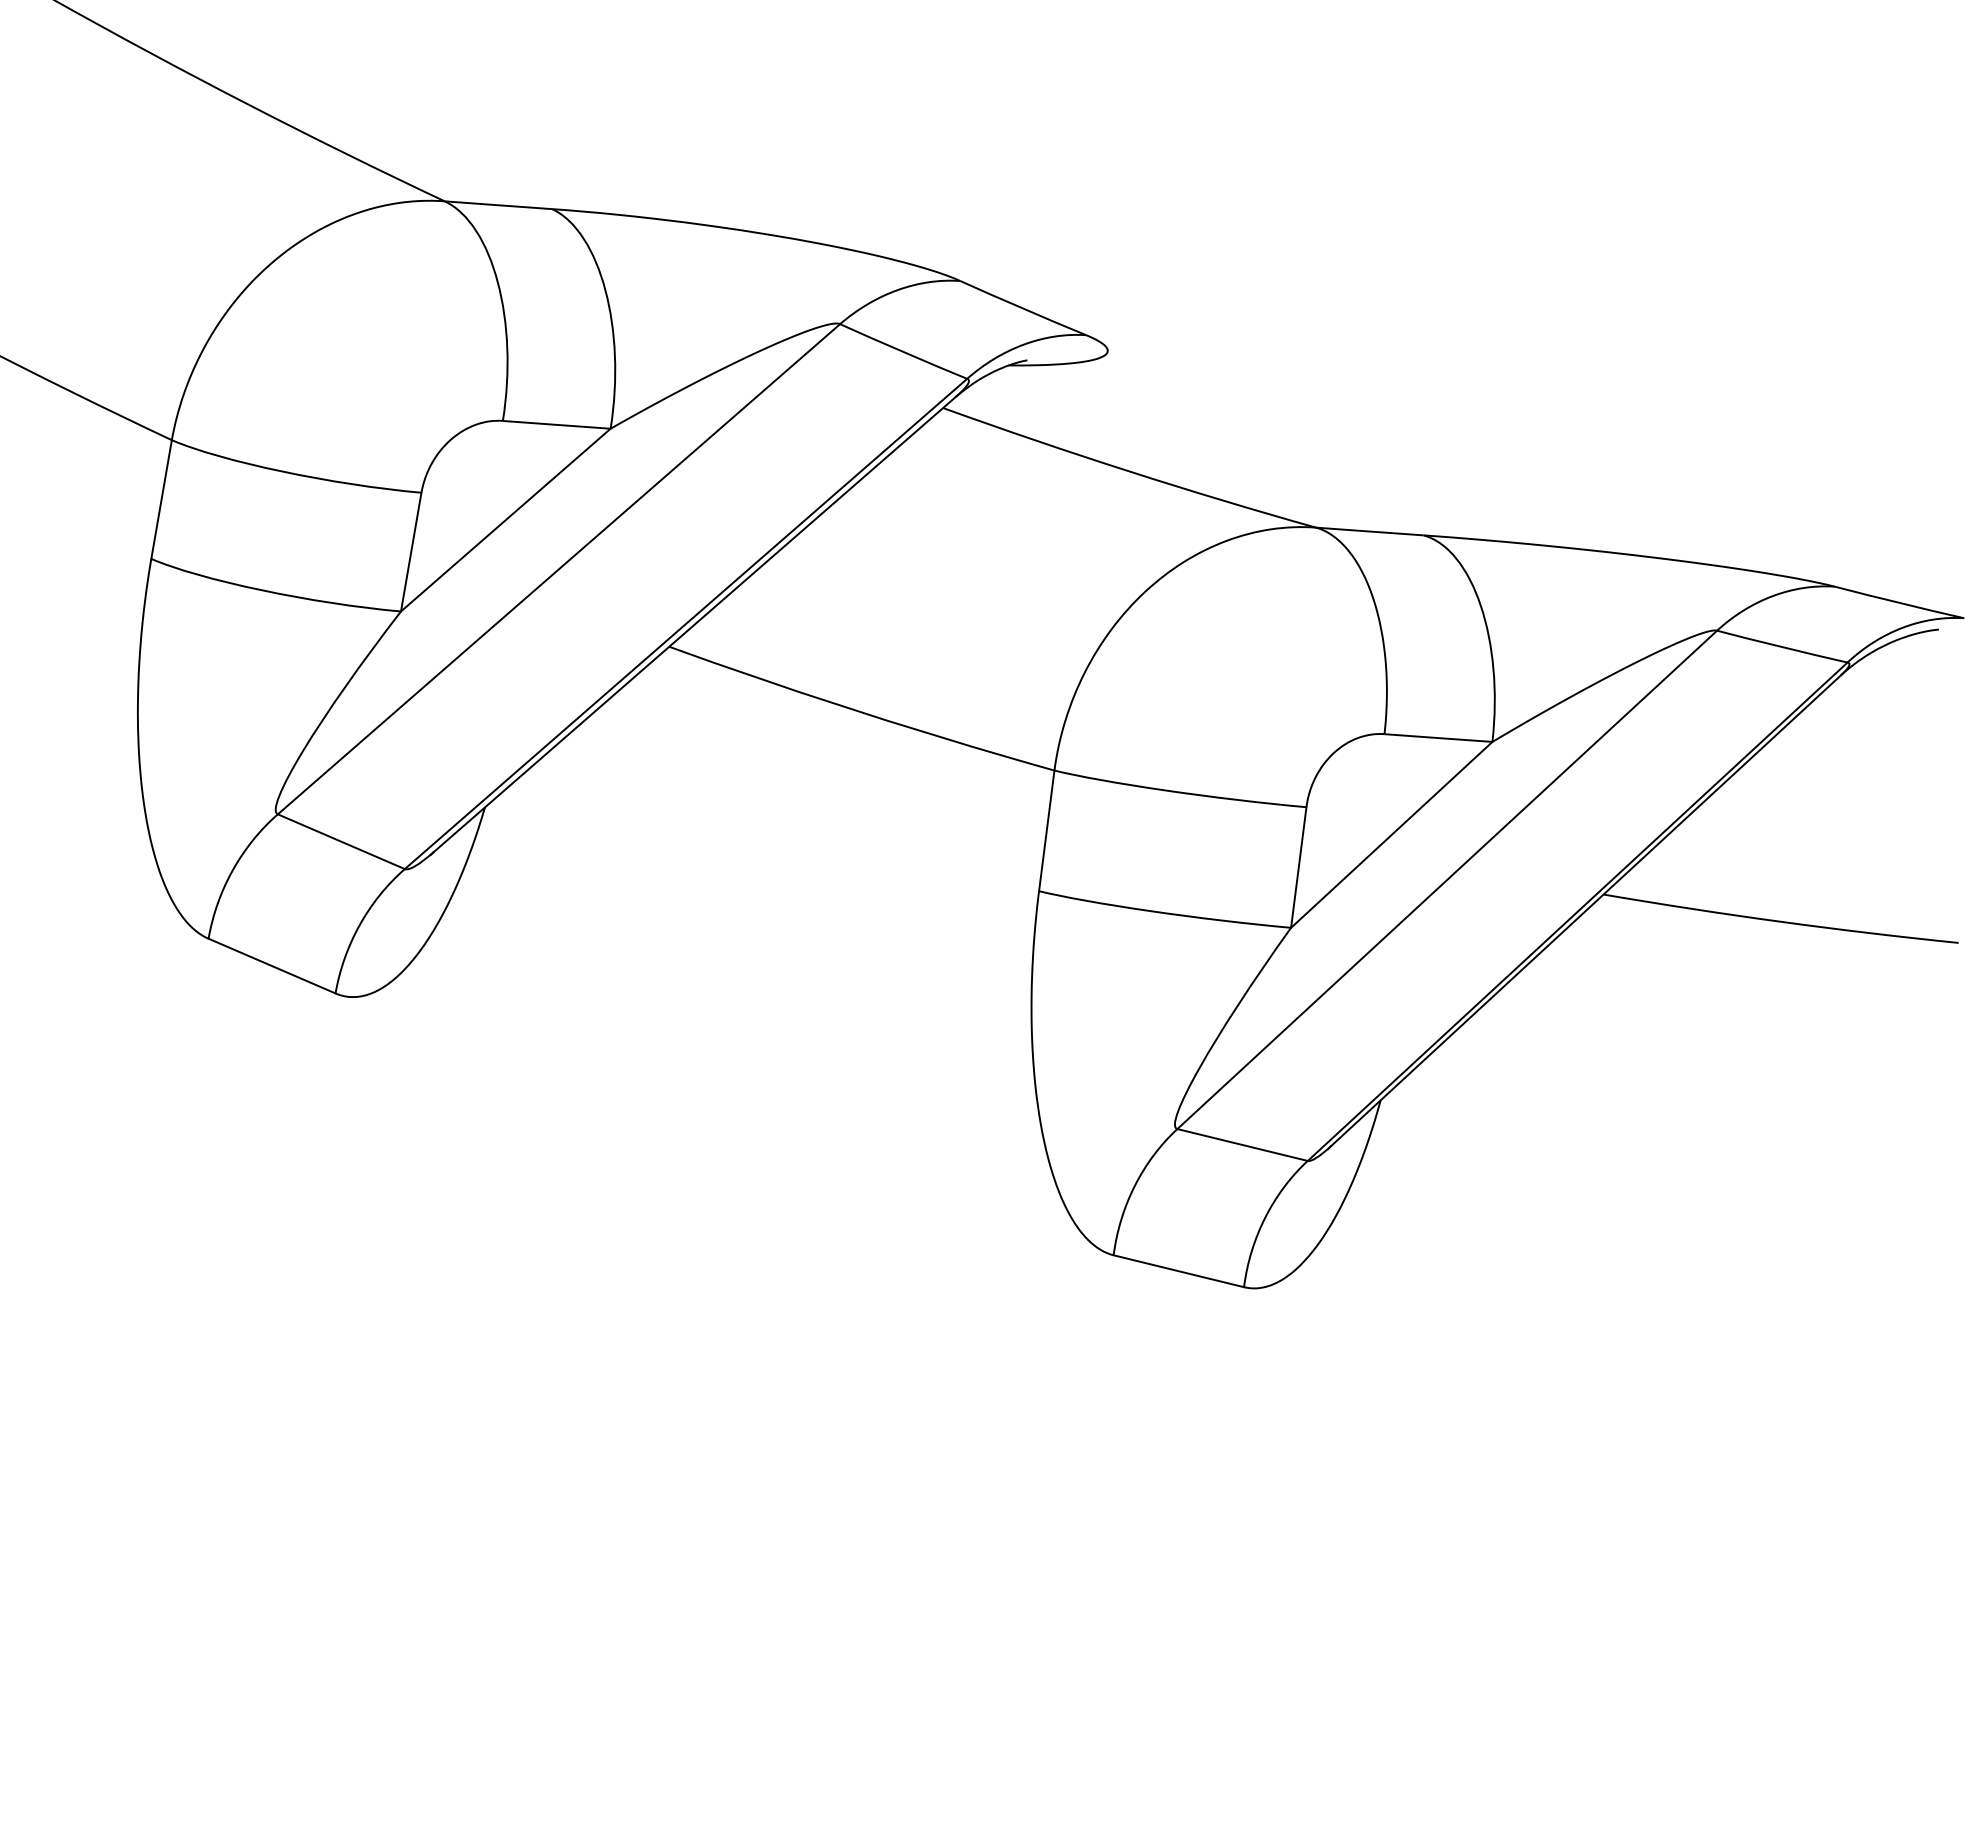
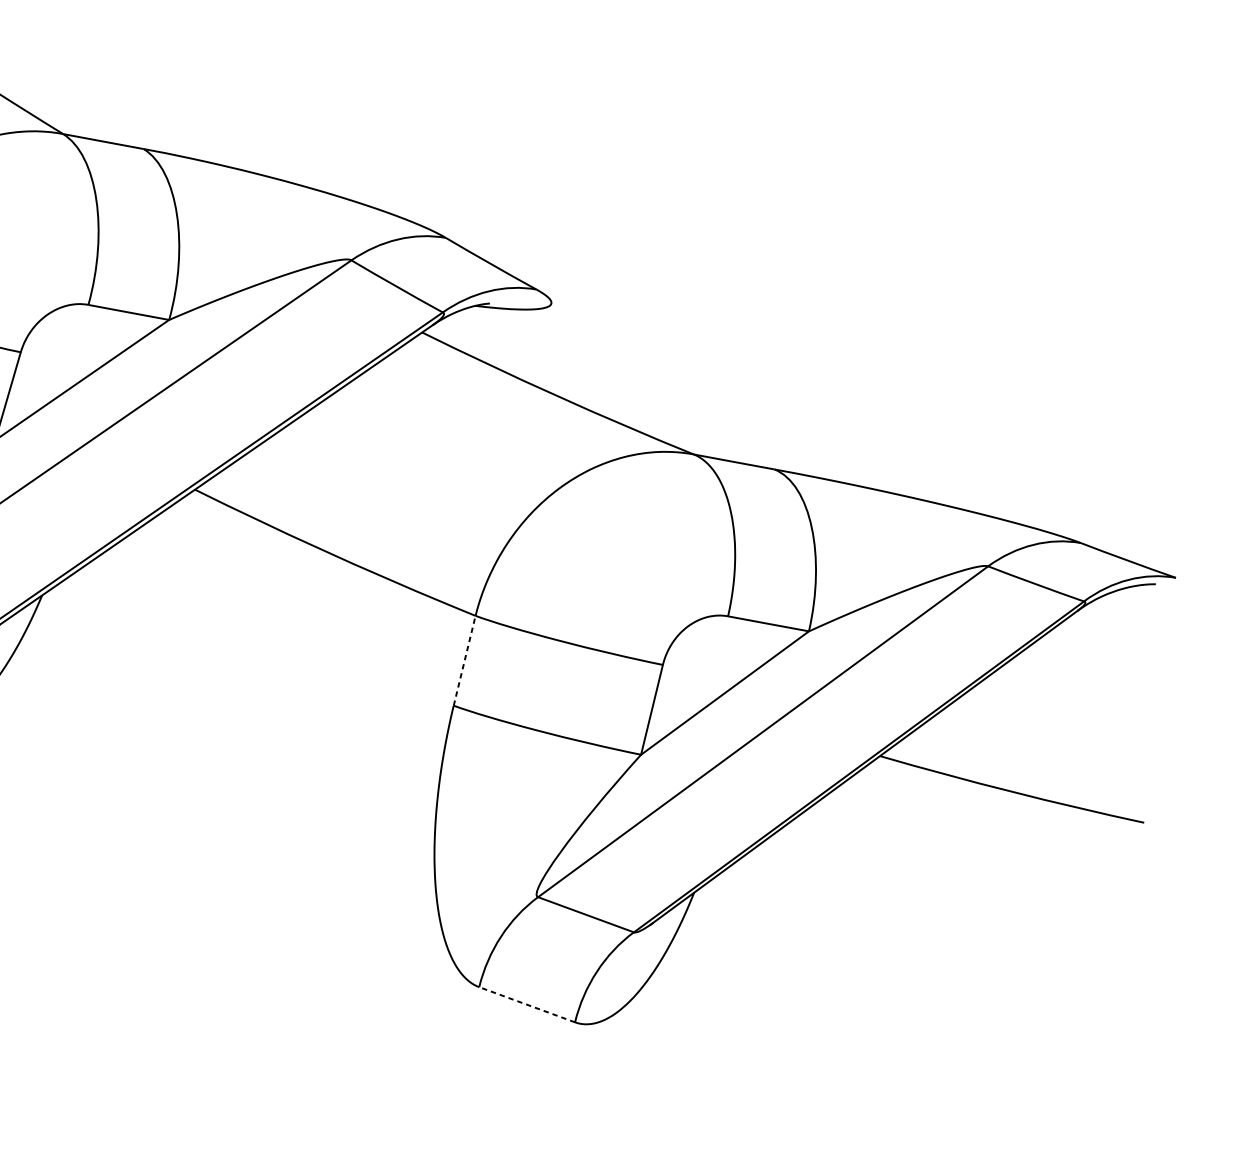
line: (1046, 830) -> (464, 660), solid -> dashed
line: (1178, 1271) -> (526, 1004), solid -> dashed

